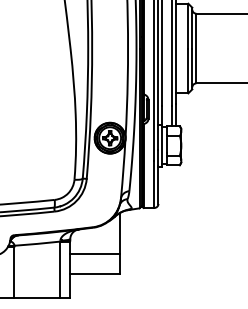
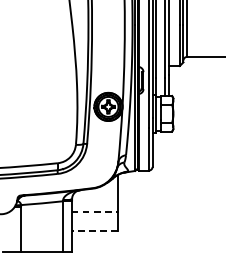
line: (95, 253) -> (95, 212), solid -> dashed
line: (95, 273) -> (95, 230), solid -> dashed

